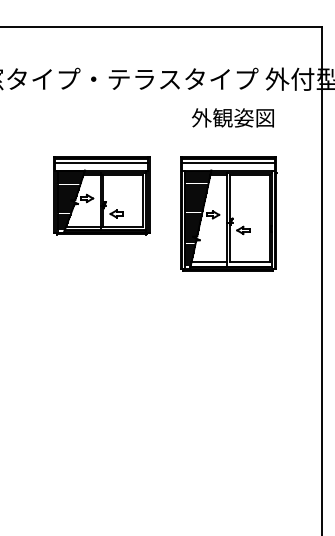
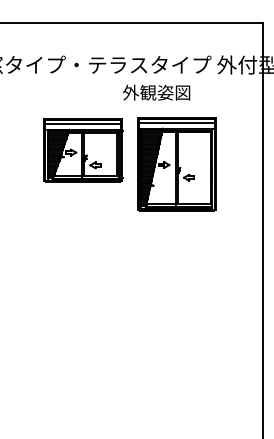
text: (232, 117) -> (156, 92), moved
part: (102, 195) -> (83, 150), moved
part: (227, 214) -> (176, 164), moved

